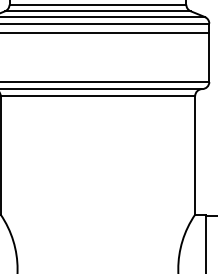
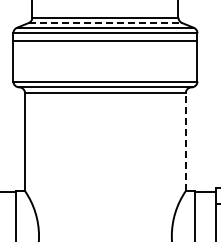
line: (98, 11) -> (105, 23), solid -> dashed
line: (194, 155) -> (185, 142), solid -> dashed

